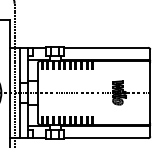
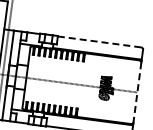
line: (106, 47) -> (99, 41), solid -> dashed
line: (150, 93) -> (137, 93), solid -> dashed

